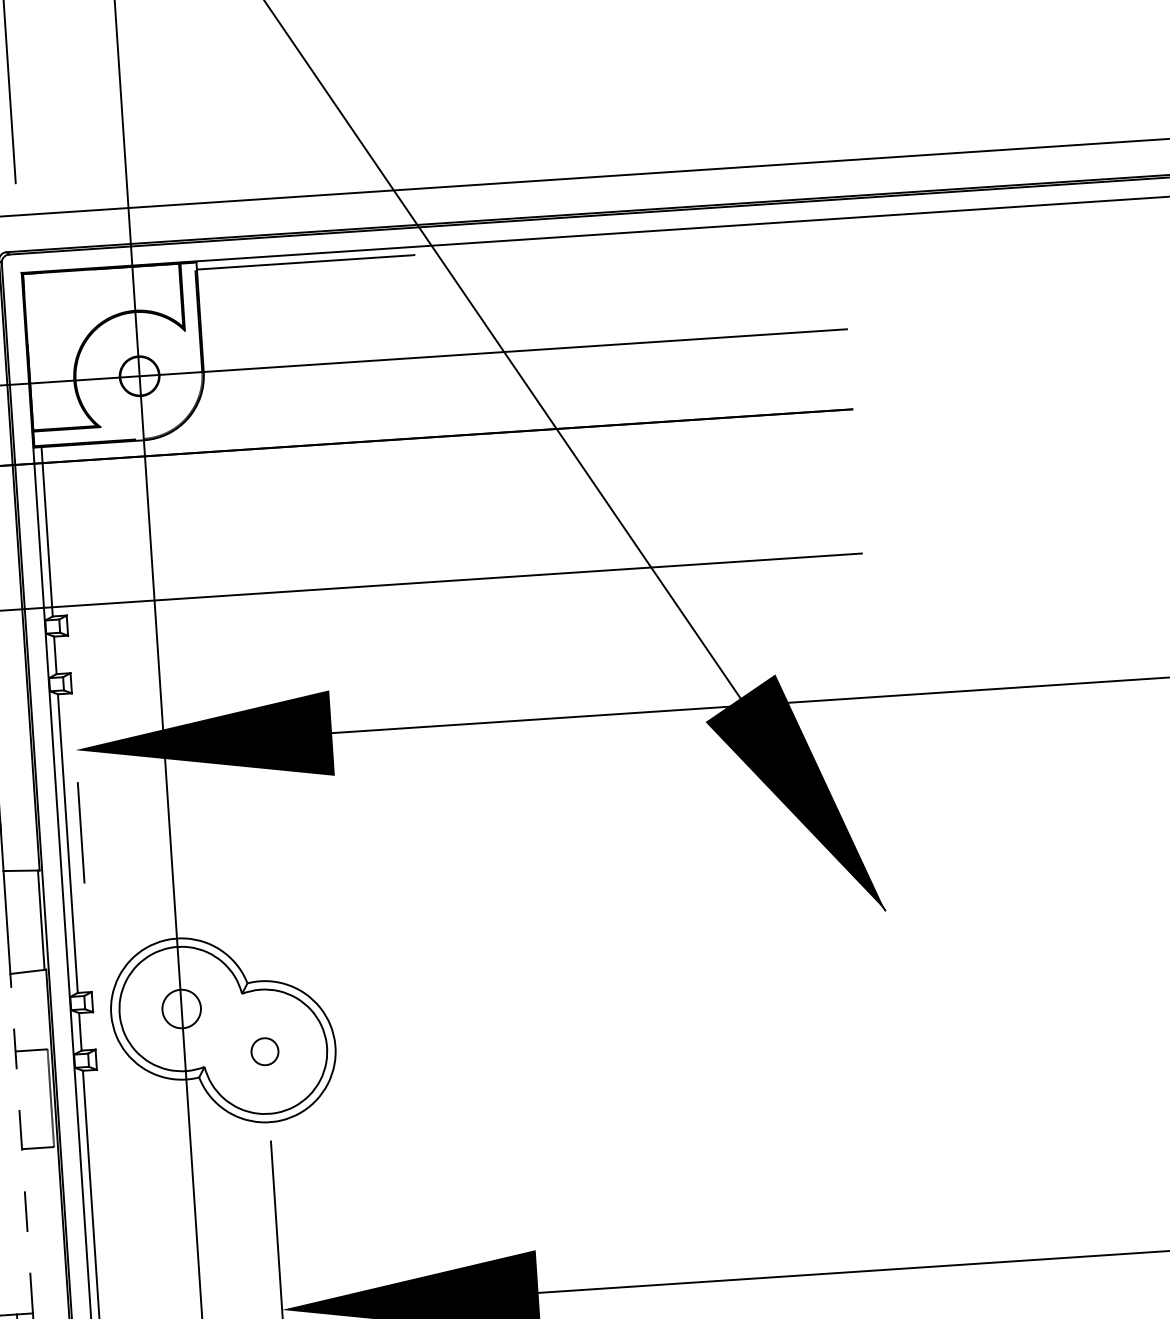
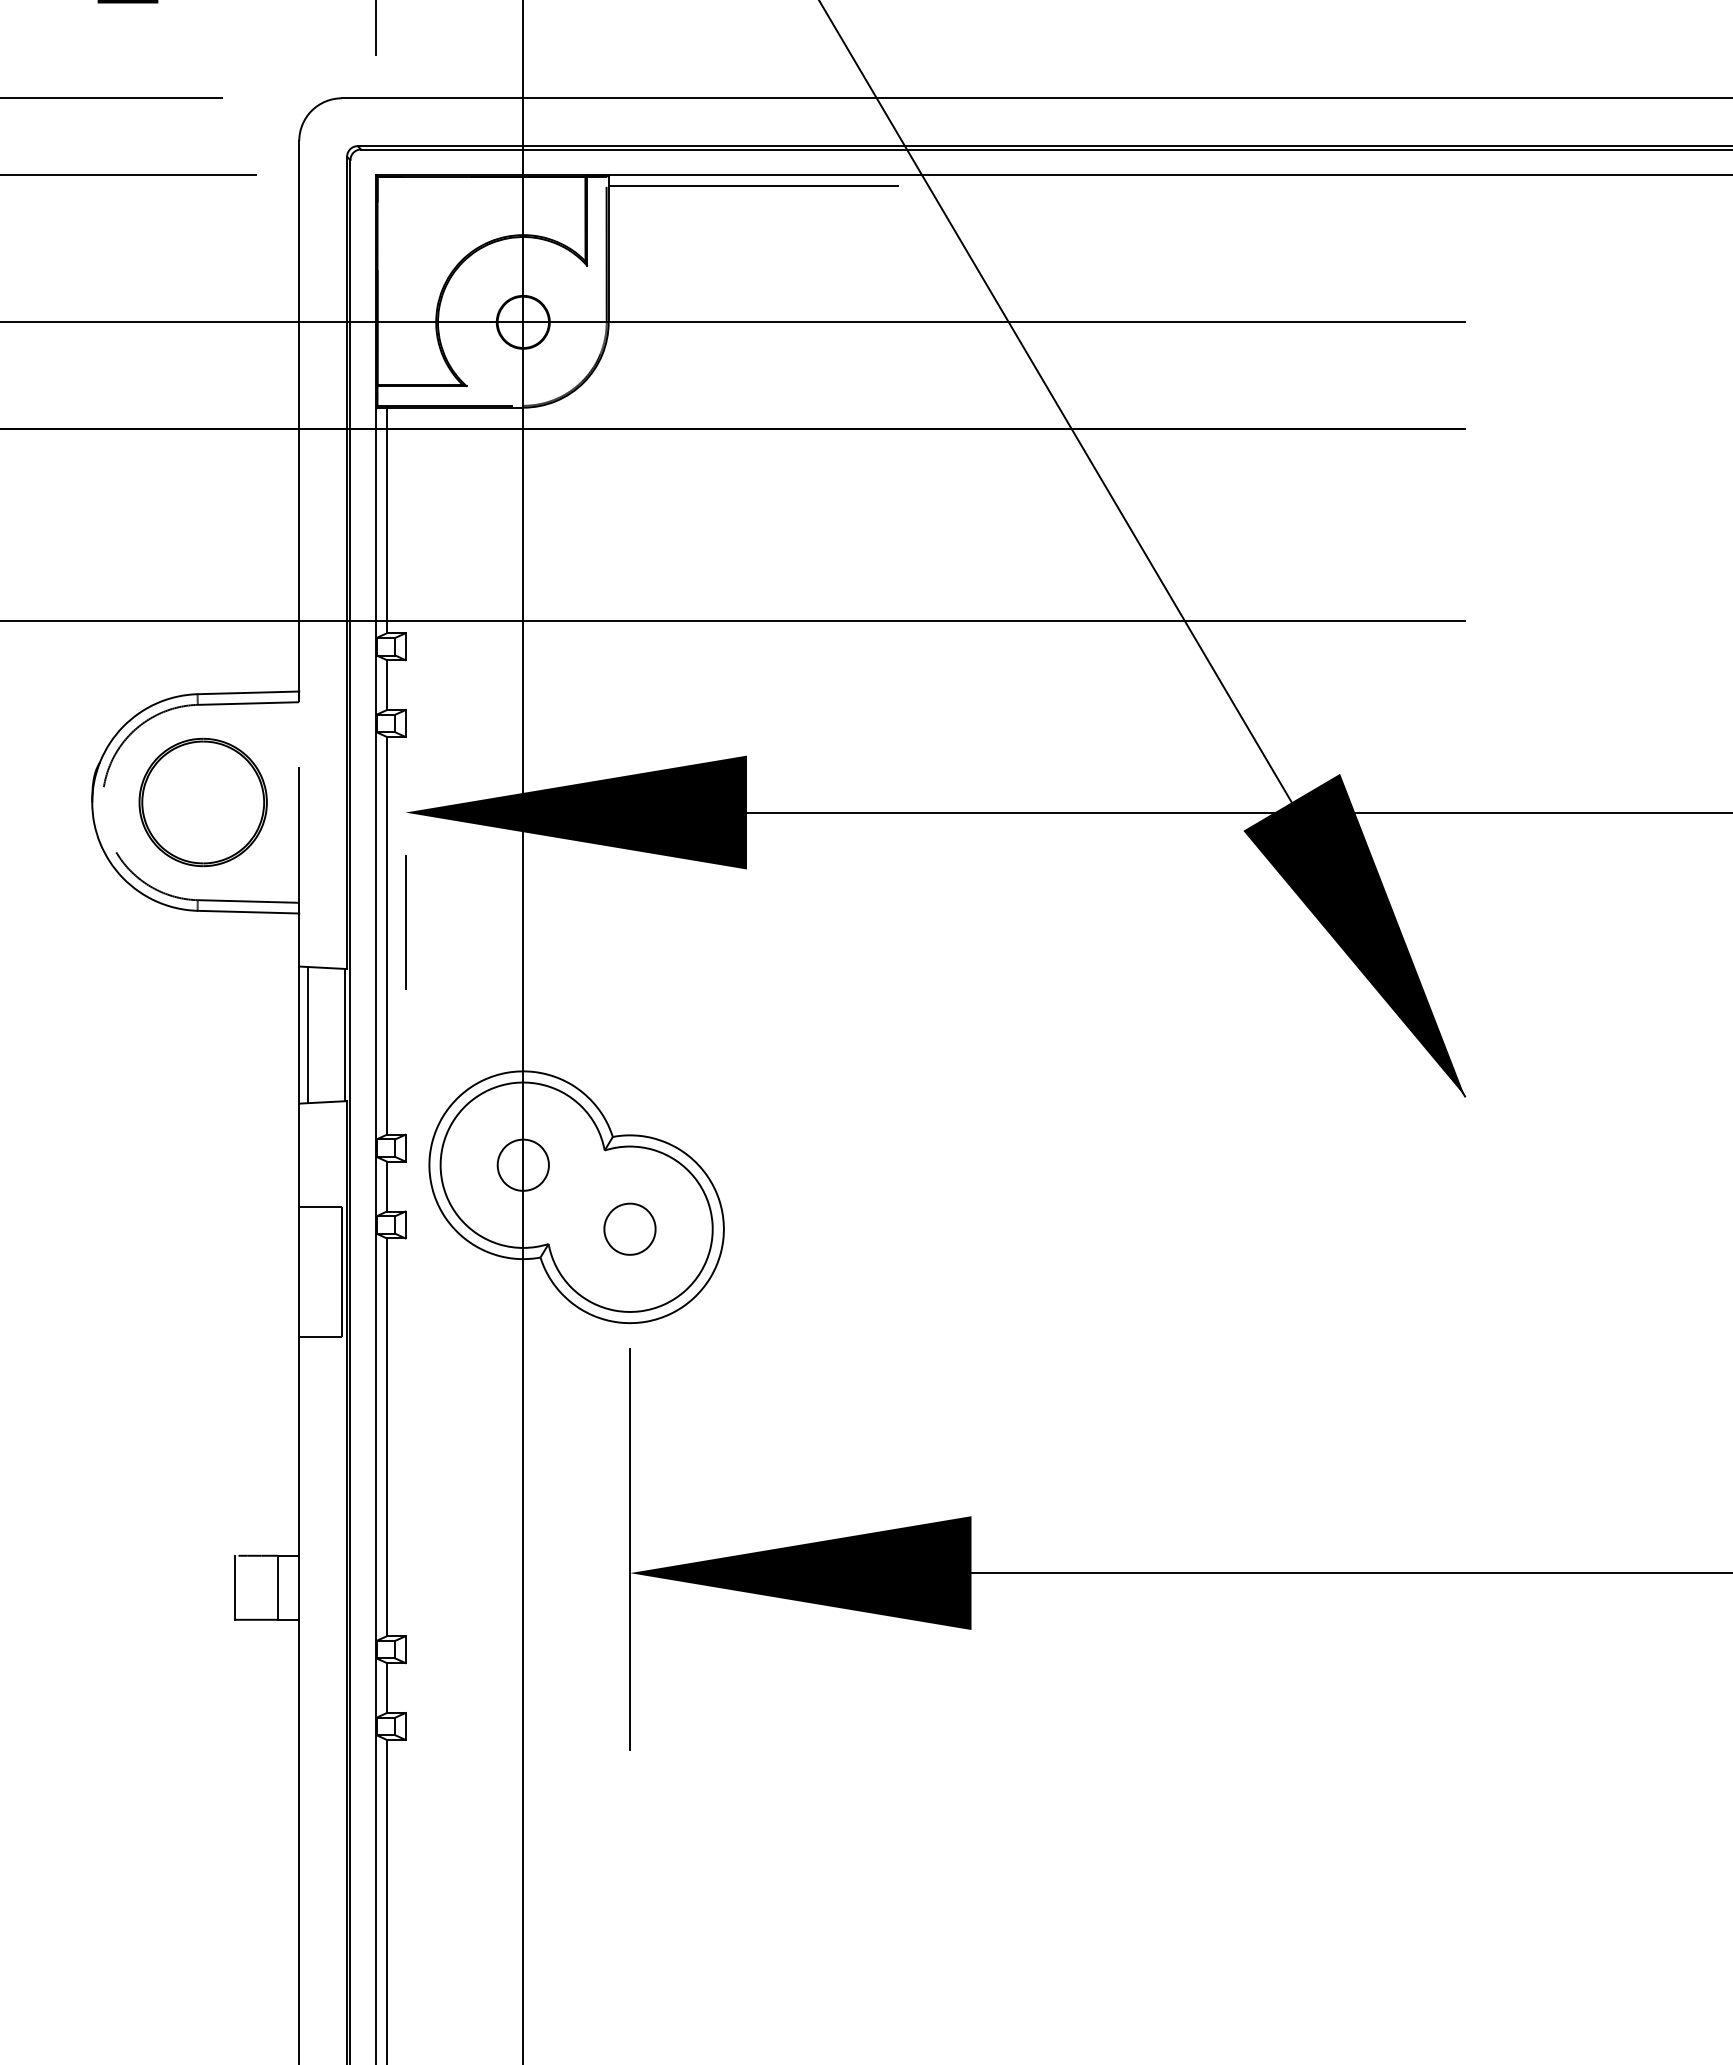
line: (13, 922) -> (307, 1035), added
part: (264, 1051) -> (629, 1228), size x1.43
line: (21, 1143) -> (299, 1329), dashed -> solid

